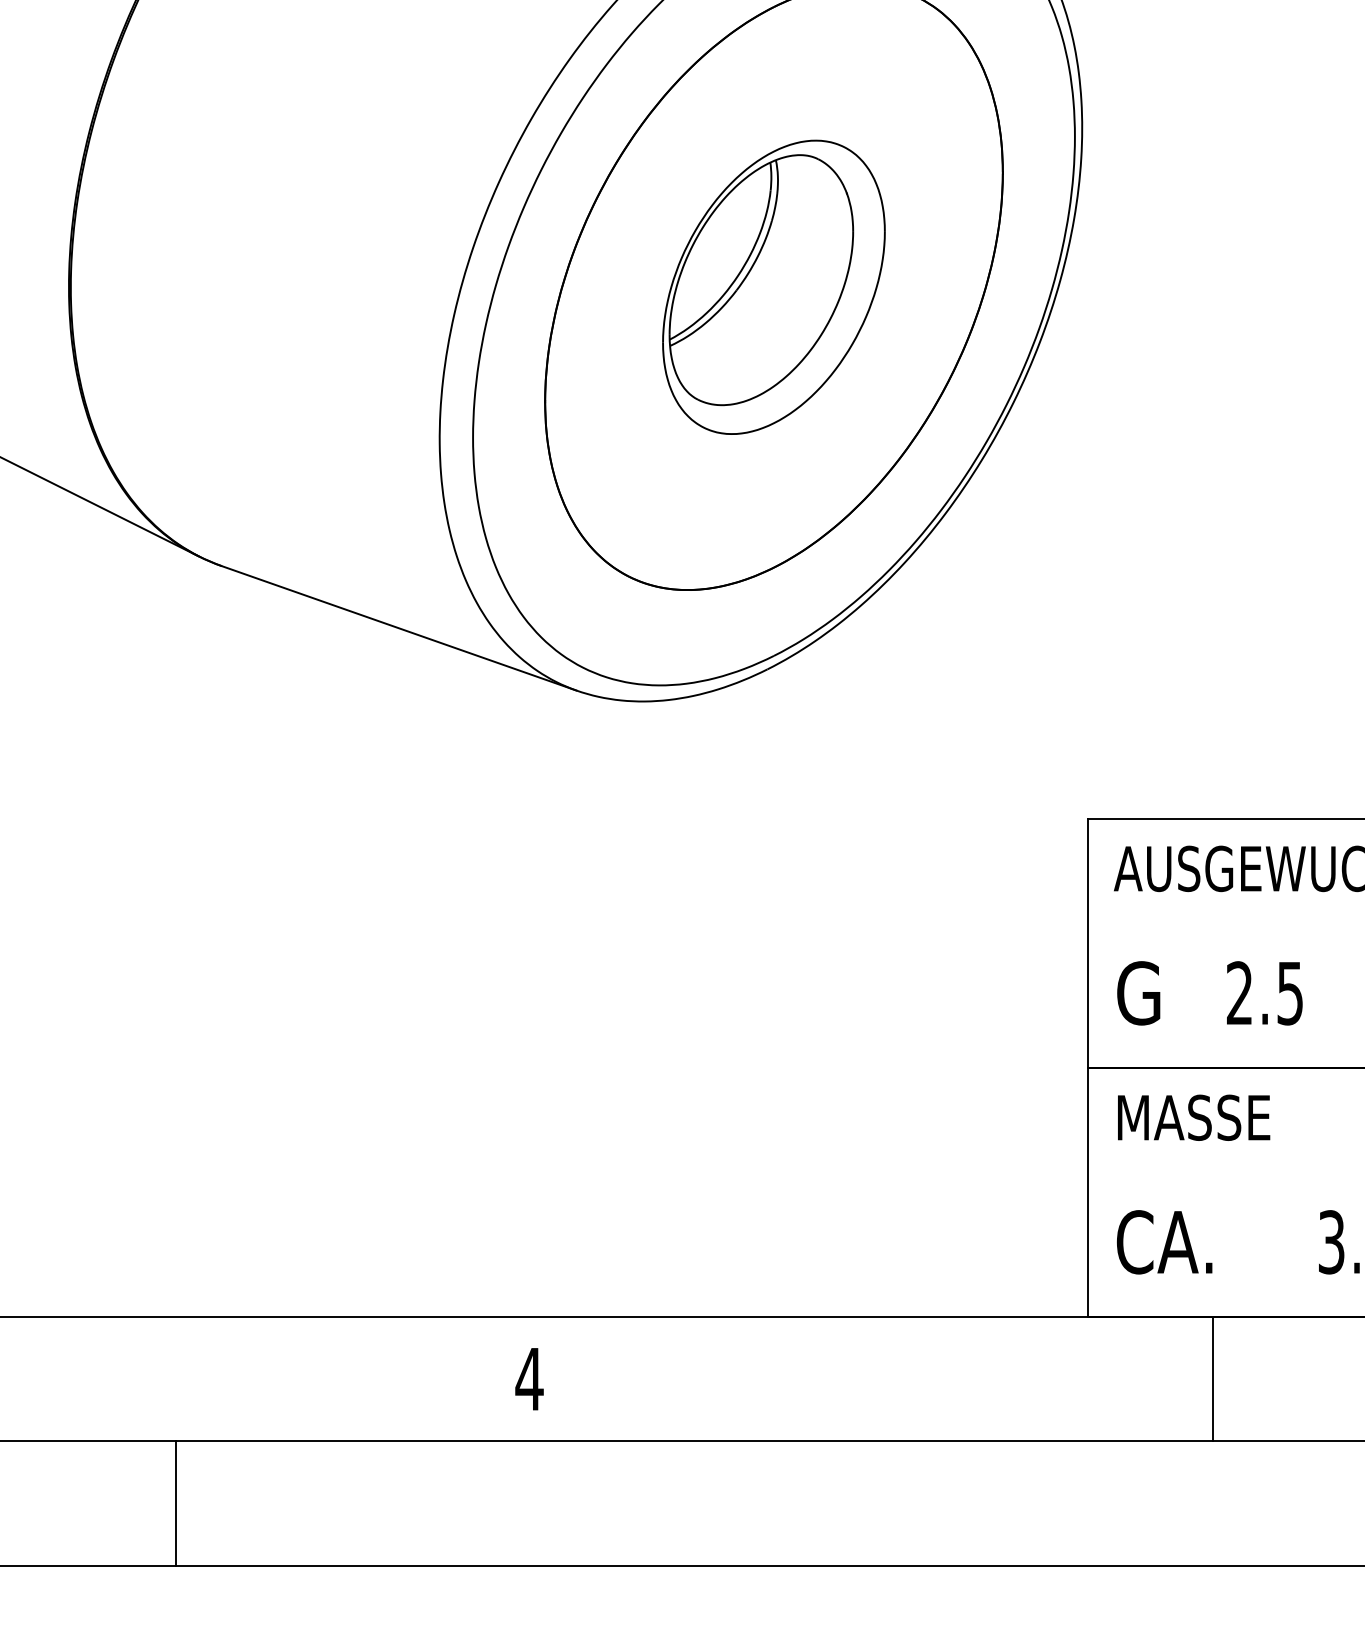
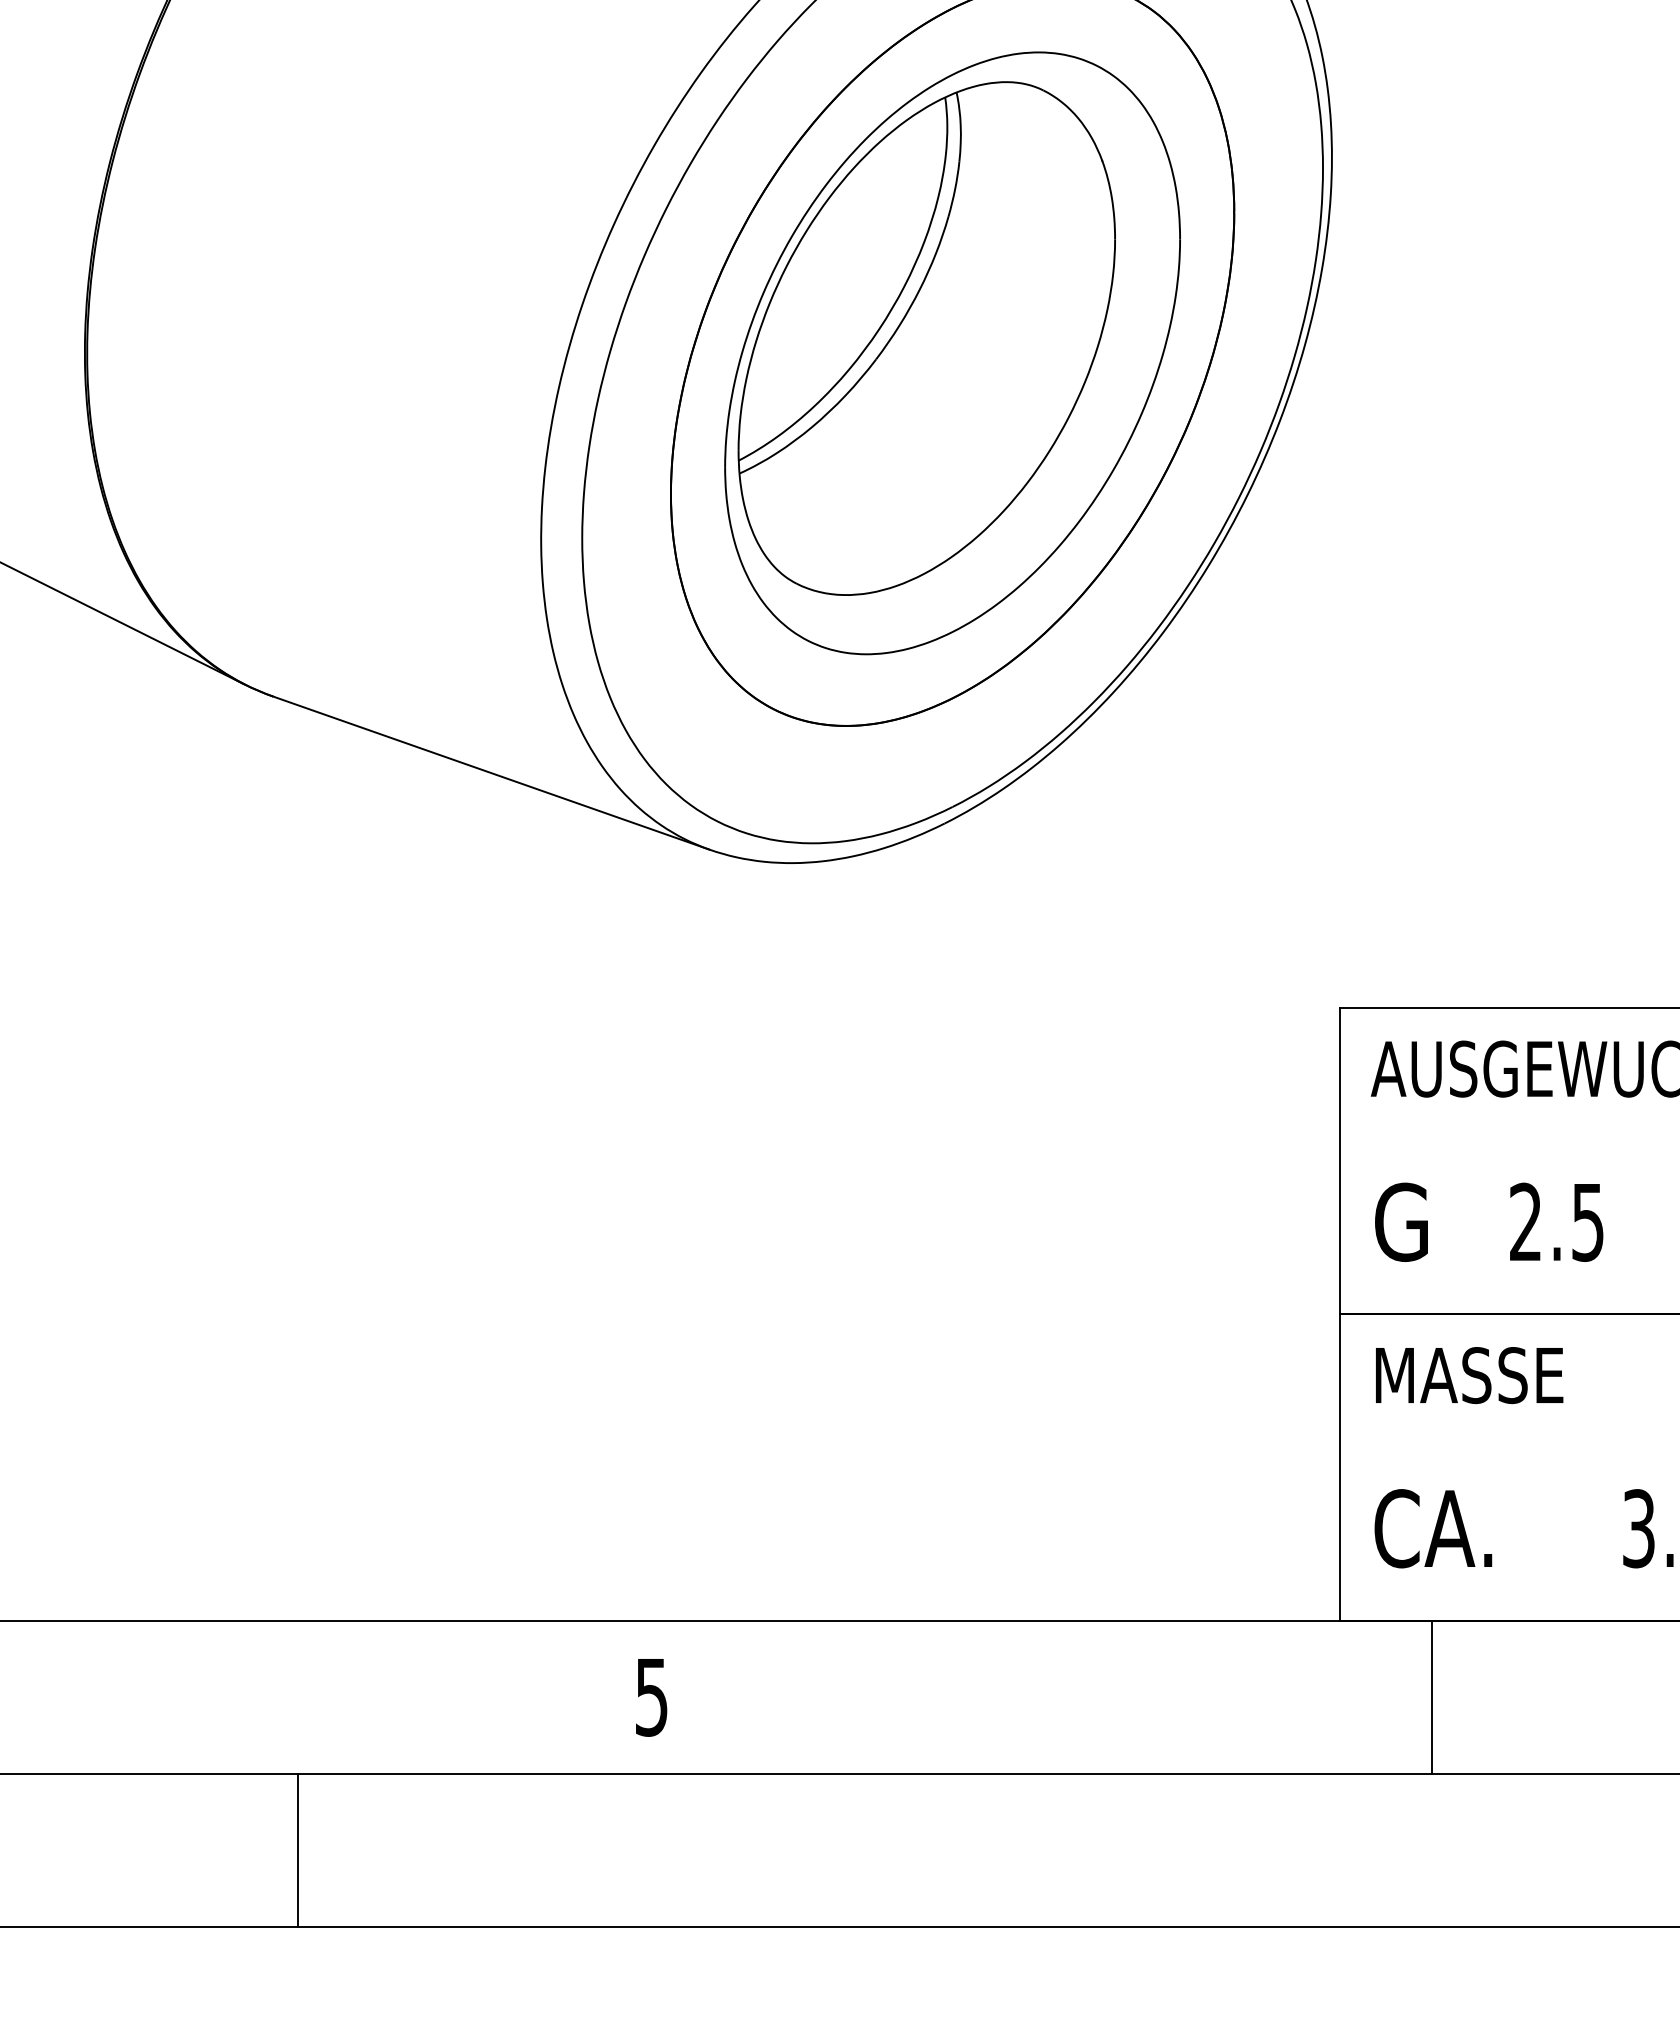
part: (773, 287) -> (952, 353), size x1.67
line: (1212, 1378) -> (1431, 1696), moved
text: (529, 1379) -> (651, 1697), 4 -> 5
line: (175, 1503) -> (297, 1850), moved

